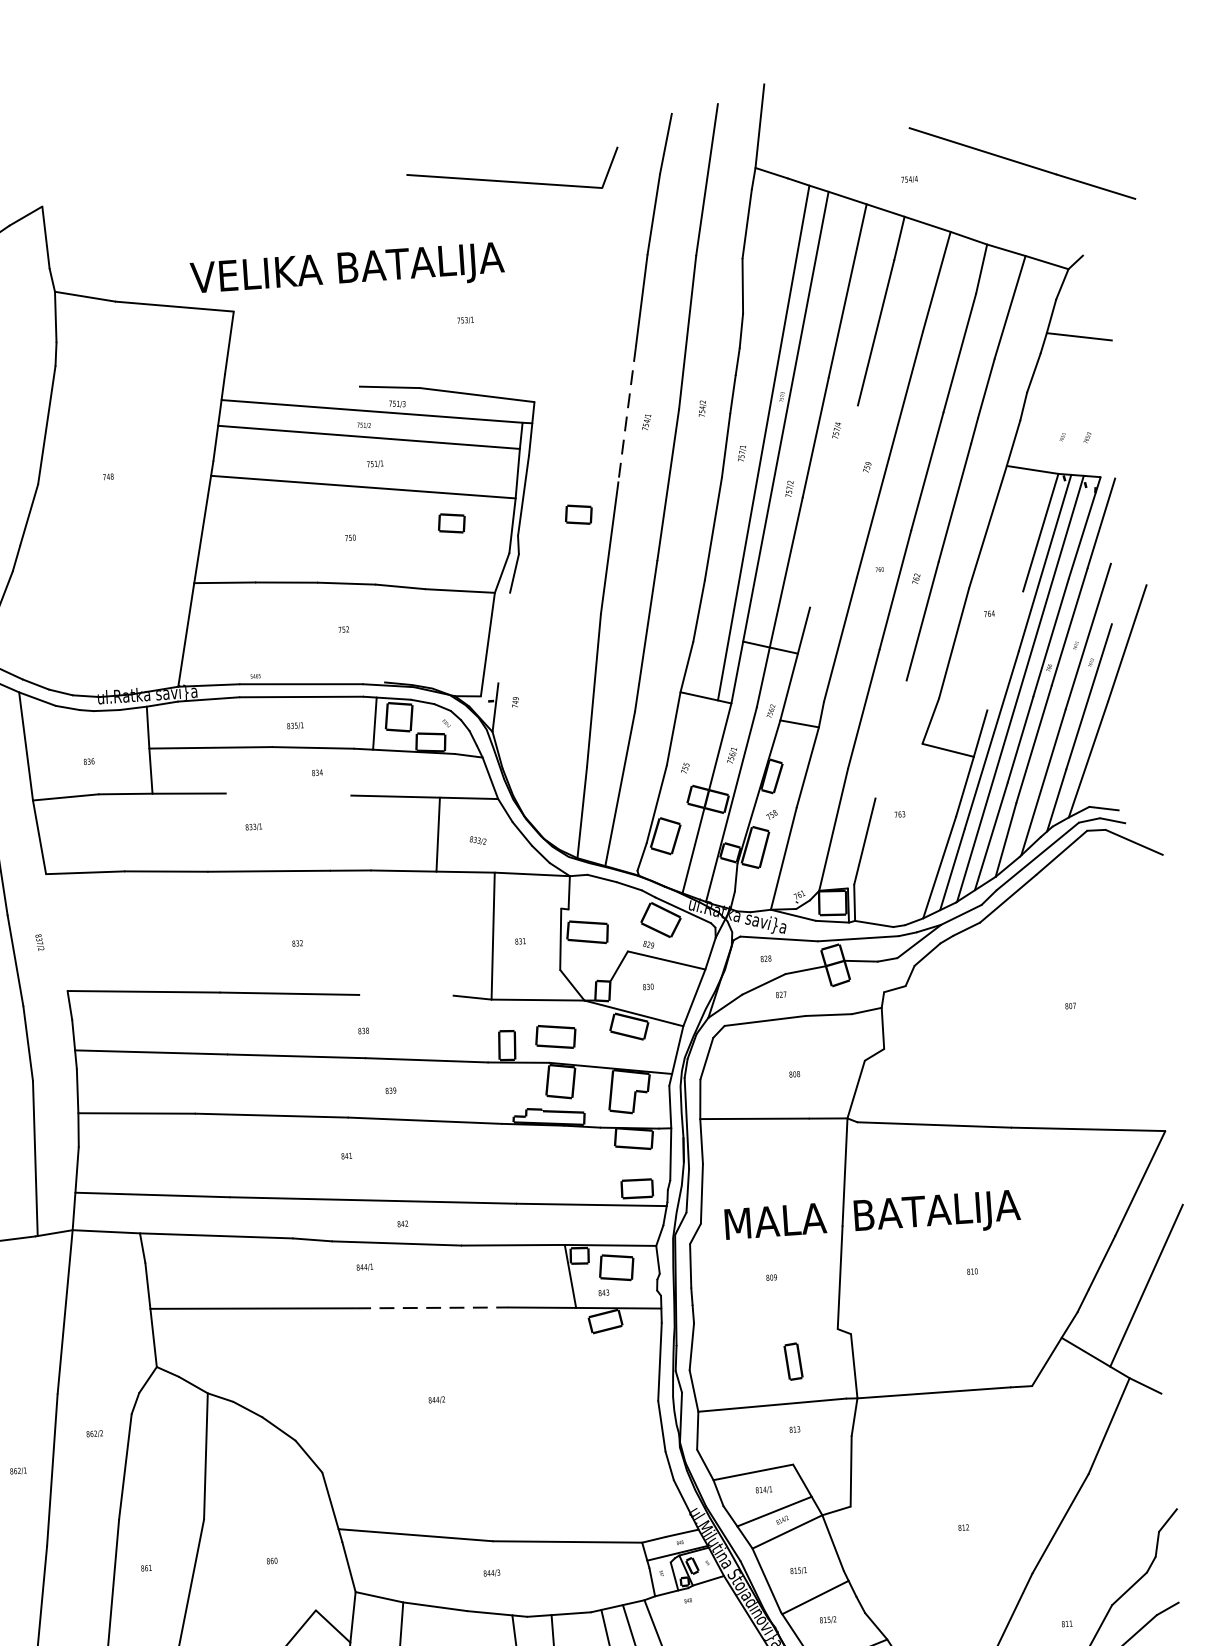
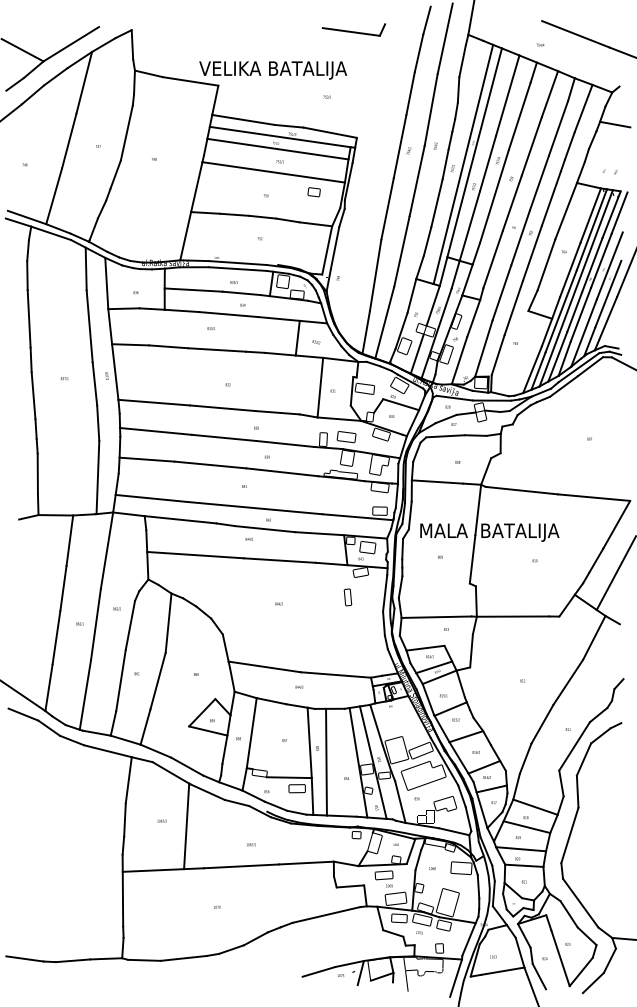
part: (511, 173) -> (353, 29), size x0.62
line: (291, 379) -> (243, 119), added
line: (627, 414) -> (400, 146), dashed -> solid
line: (834, 506) -> (494, 196), added
part: (577, 515) -> (373, 192), removed
line: (502, 637) -> (334, 247), added
line: (1005, 649) -> (570, 269), added
line: (890, 738) -> (513, 307), added
line: (288, 794) -> (228, 314), added
line: (57, 931) -> (115, 371), added
line: (406, 994) -> (277, 412), added
line: (431, 1307) -> (279, 560), dashed -> solid
part: (792, 1361) -> (347, 597), moved

